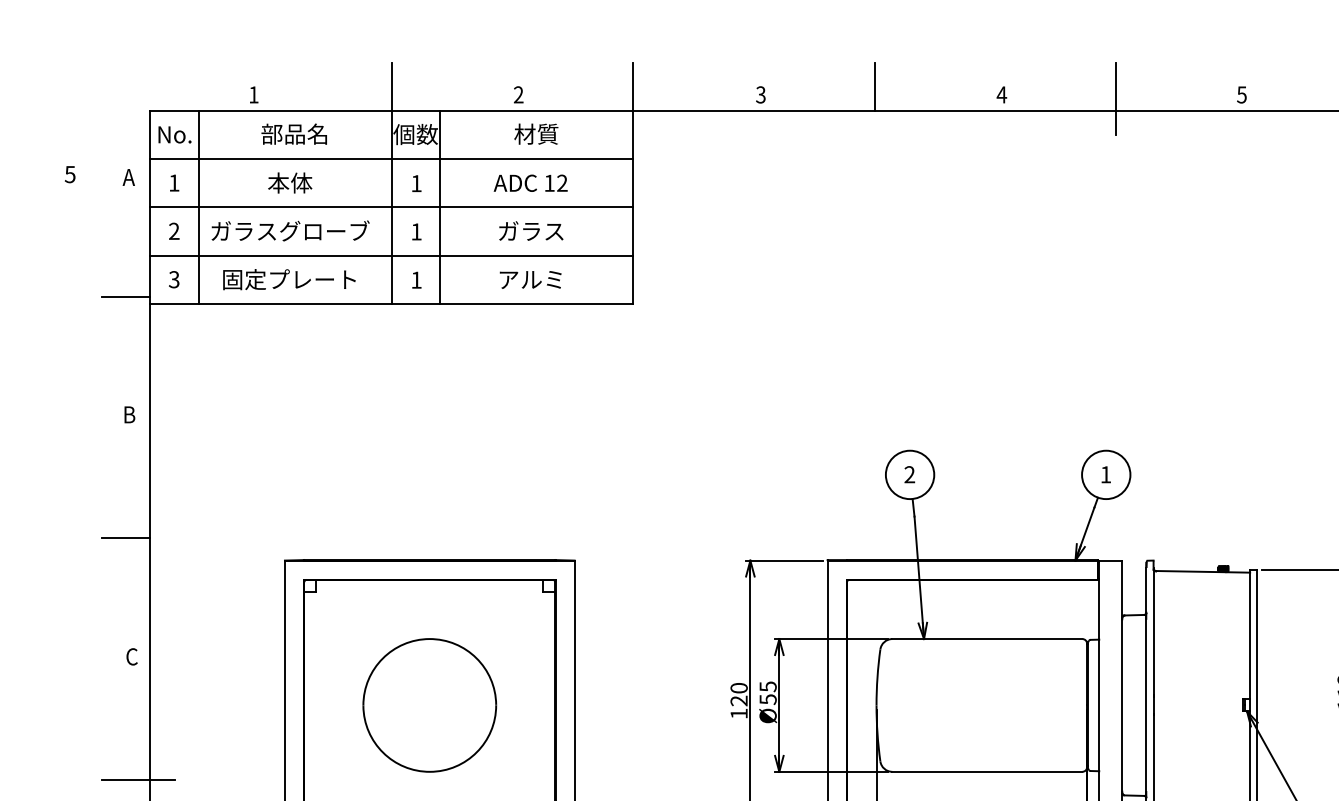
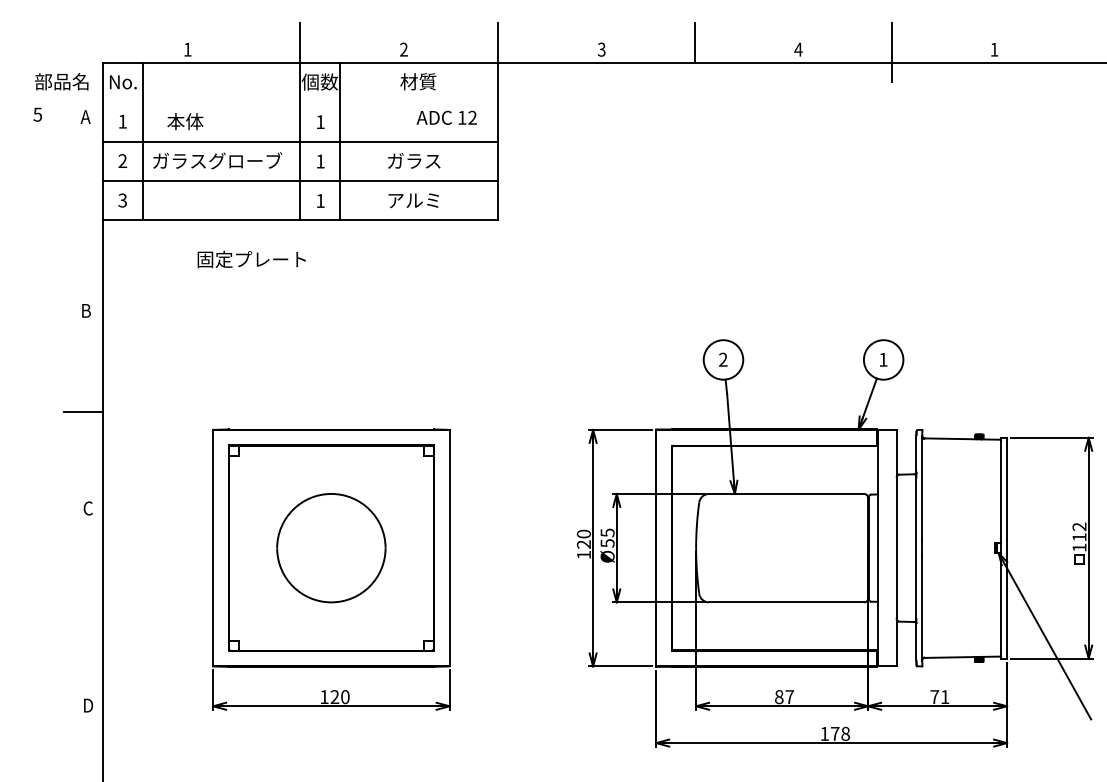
text: (1241, 94) -> (994, 49), 5 -> 1
text: (293, 133) -> (61, 81), moved
line: (391, 159) -> (300, 102), removed
text: (290, 182) -> (185, 121), moved
text: (530, 182) -> (446, 117), moved
text: (289, 279) -> (251, 259), moved
line: (126, 296) -> (83, 214), removed
line: (137, 779) -> (92, 608), removed

